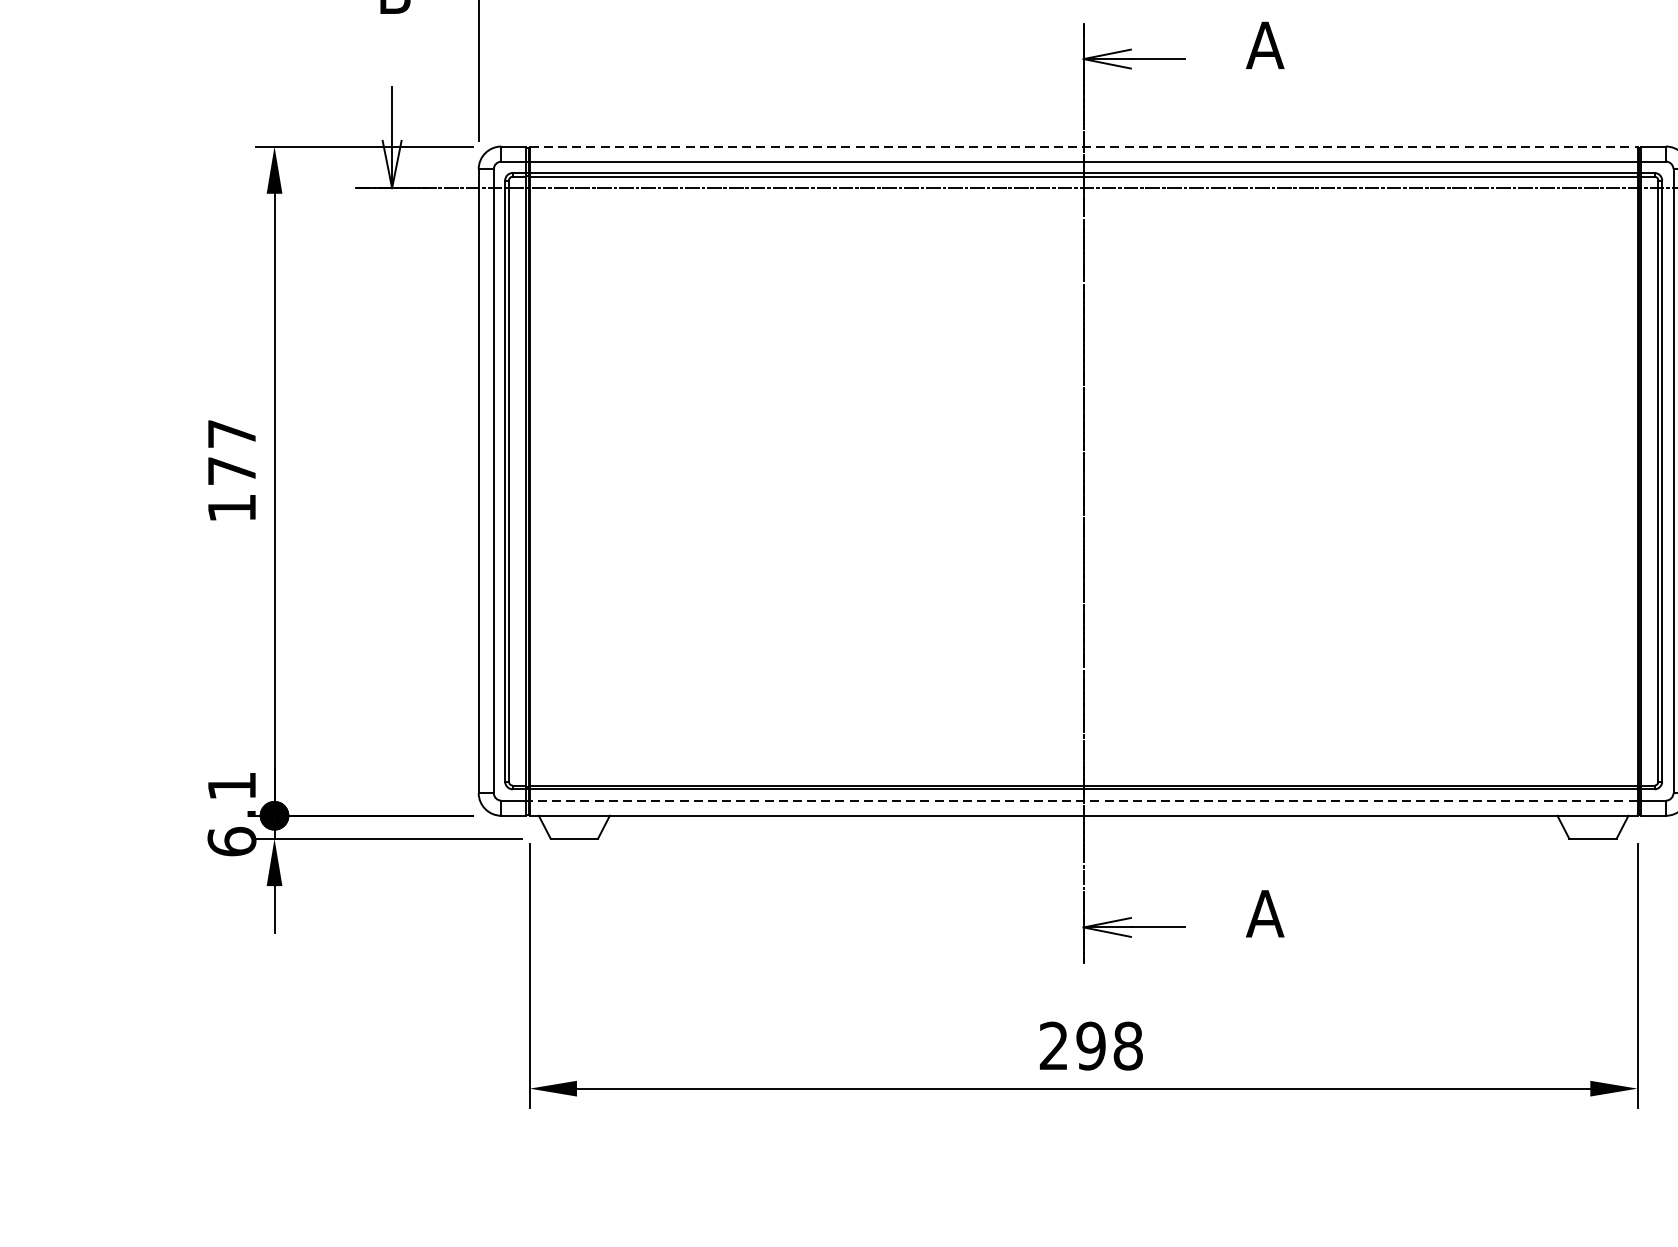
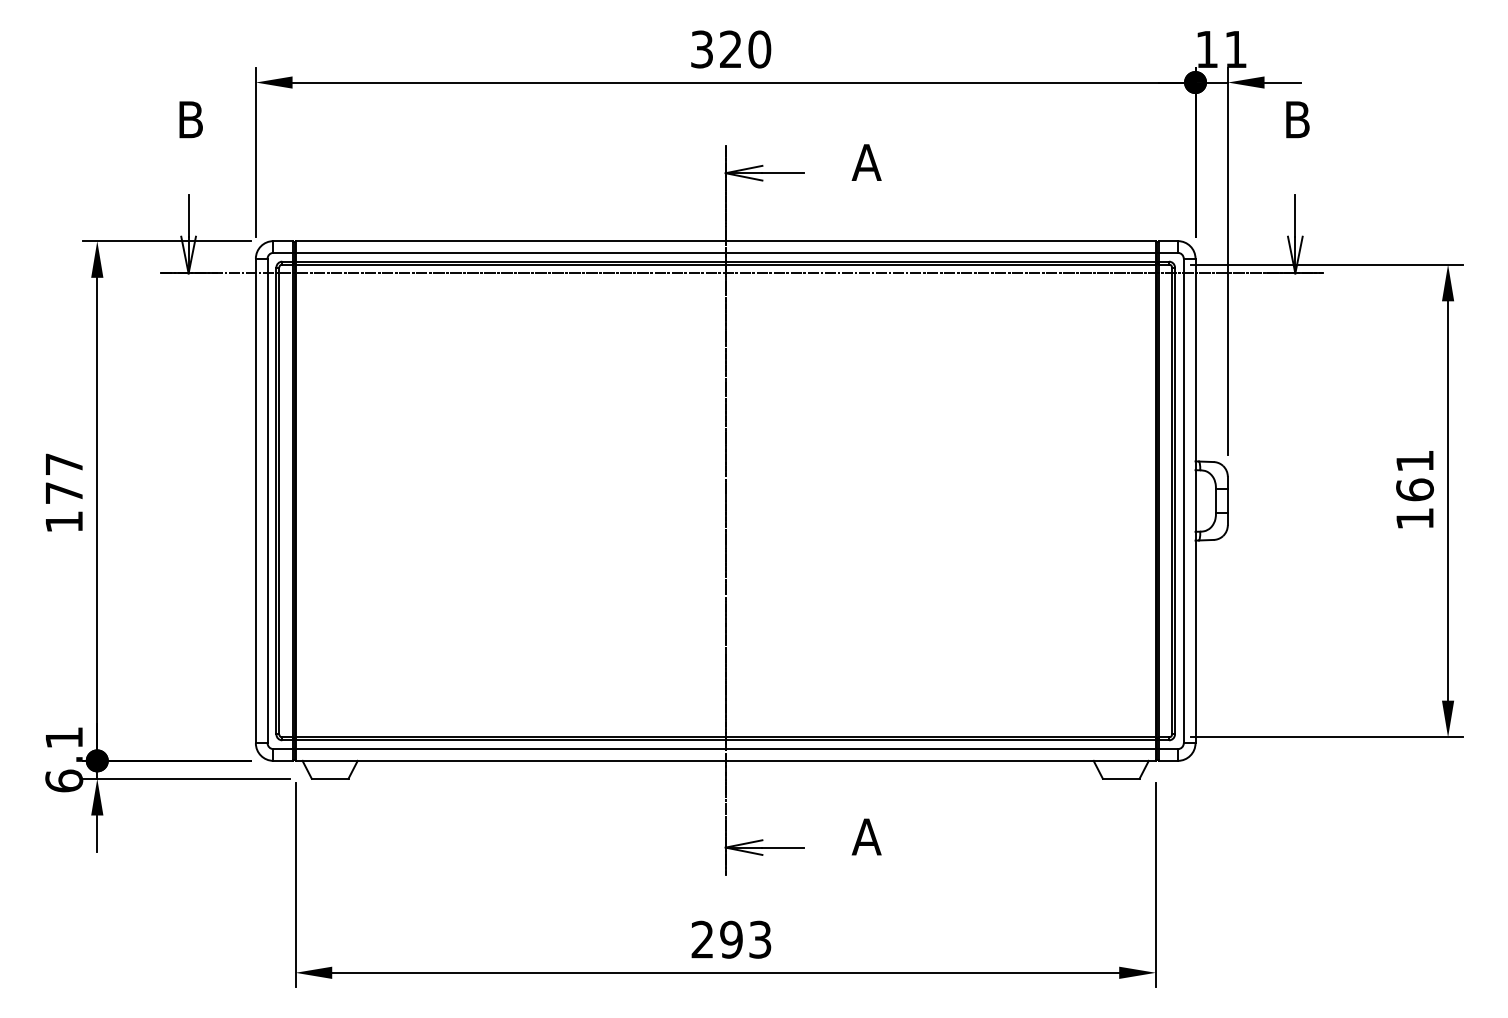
line: (1084, 147) -> (726, 241), dashed -> solid
line: (1083, 801) -> (725, 749), dashed -> solid
text: (1128, 1045) -> (760, 939), 298 -> 293

